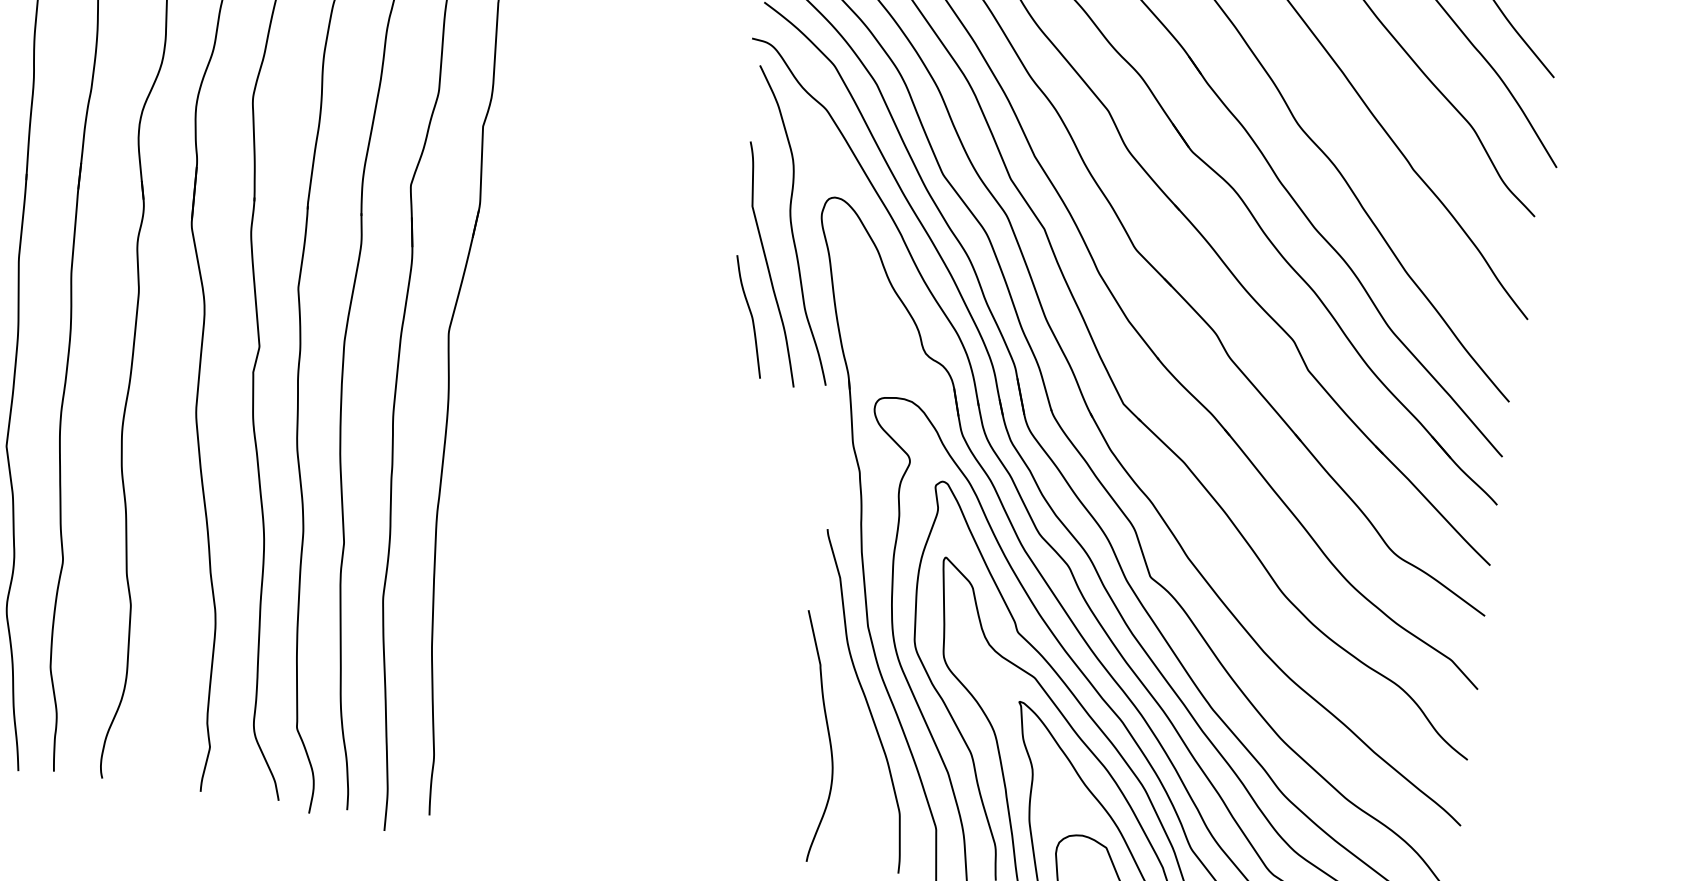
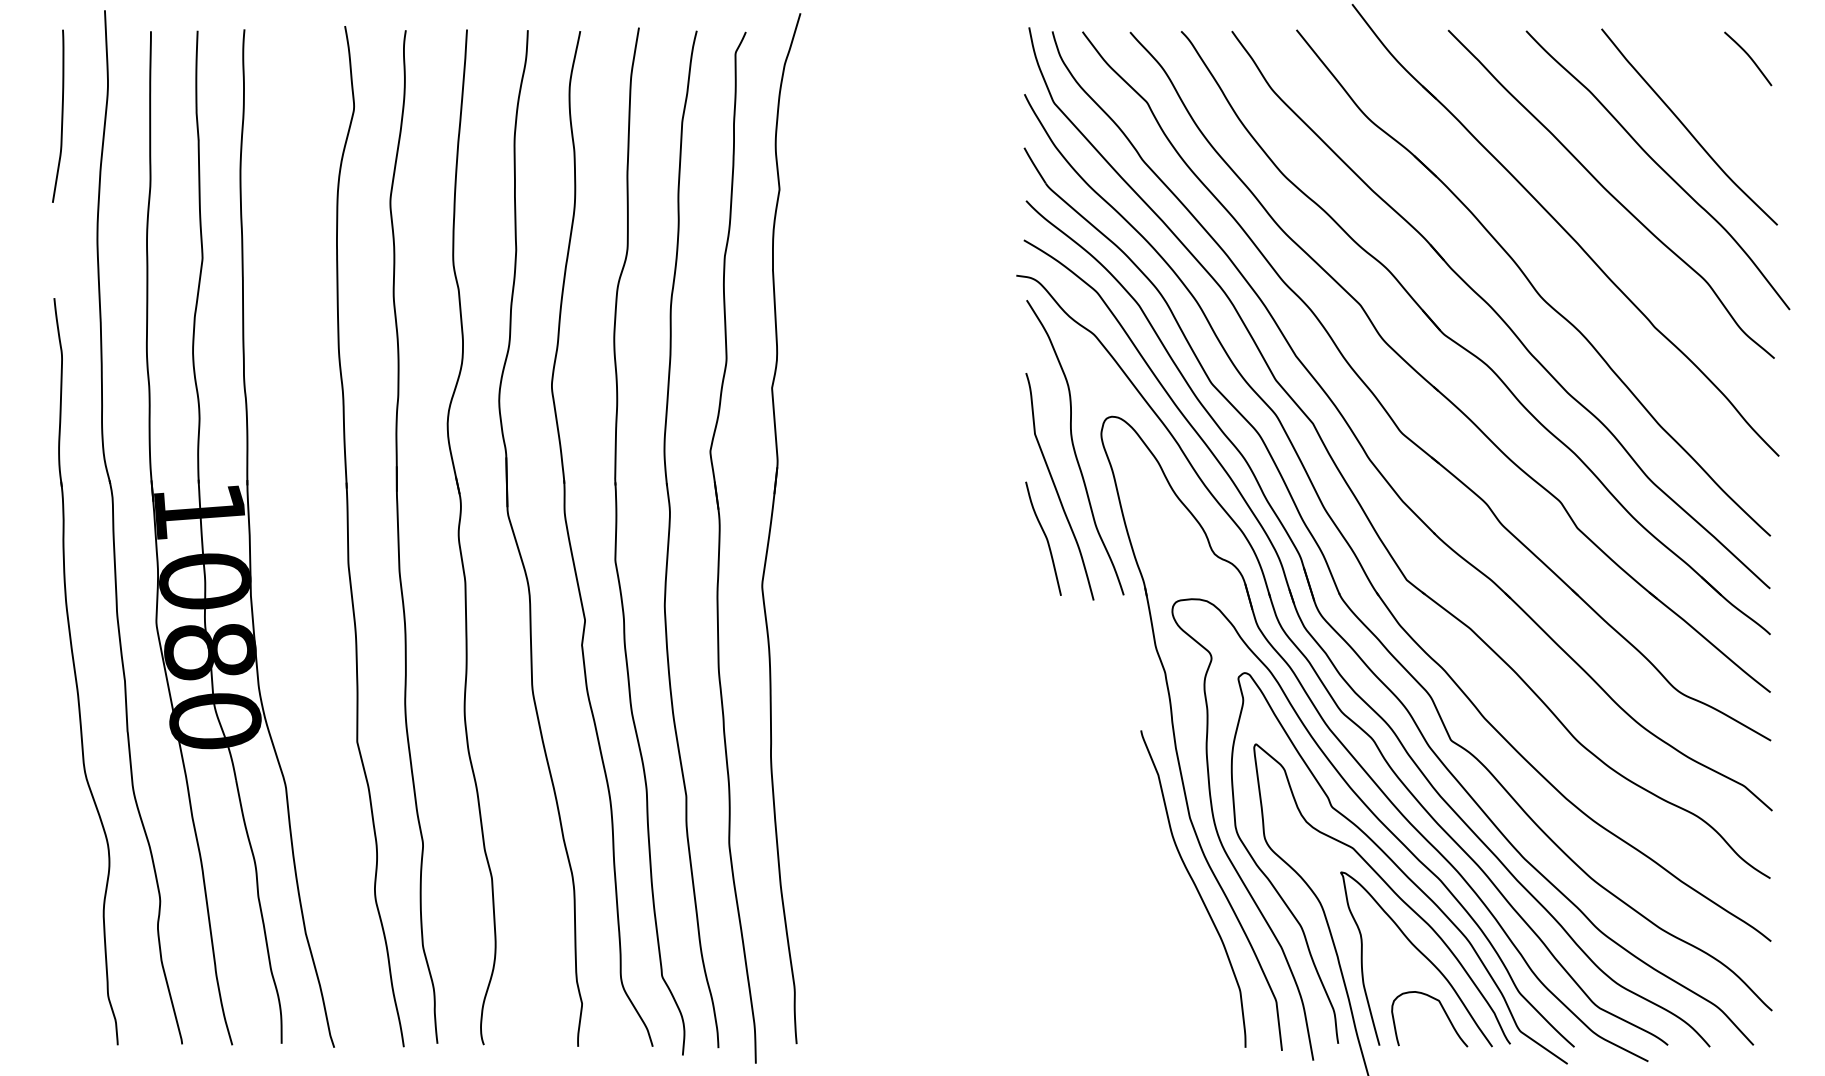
curve: (827, 733) -> (1163, 923), removed

